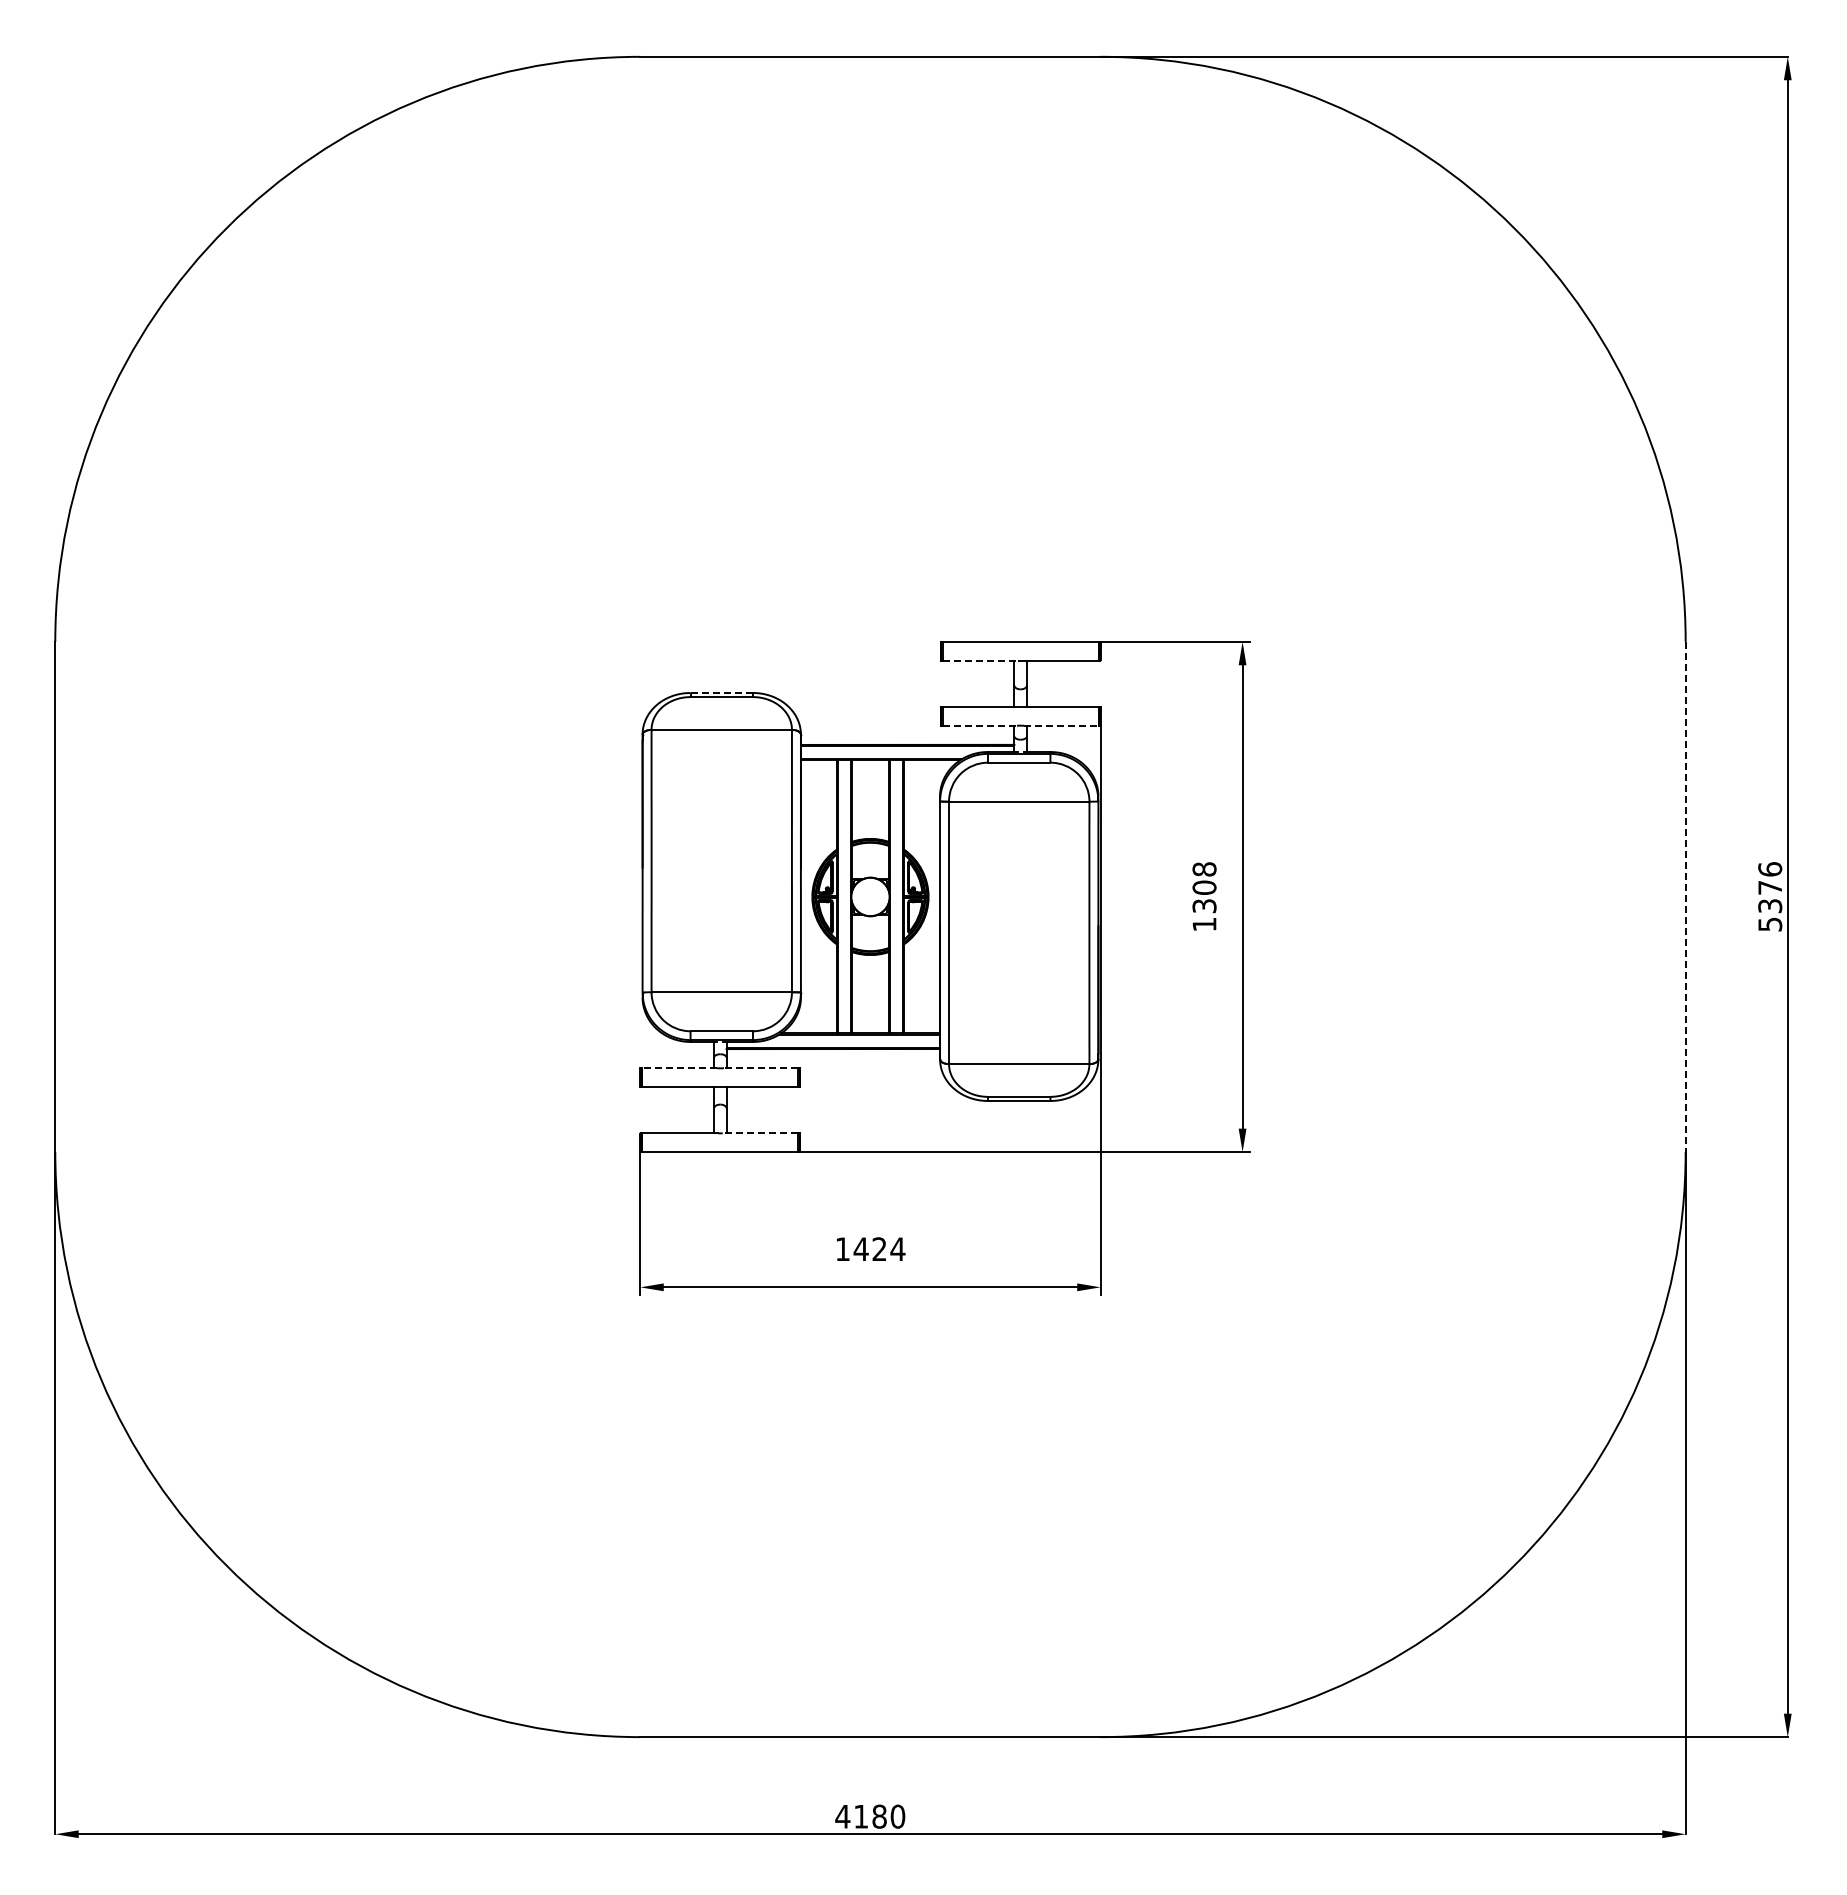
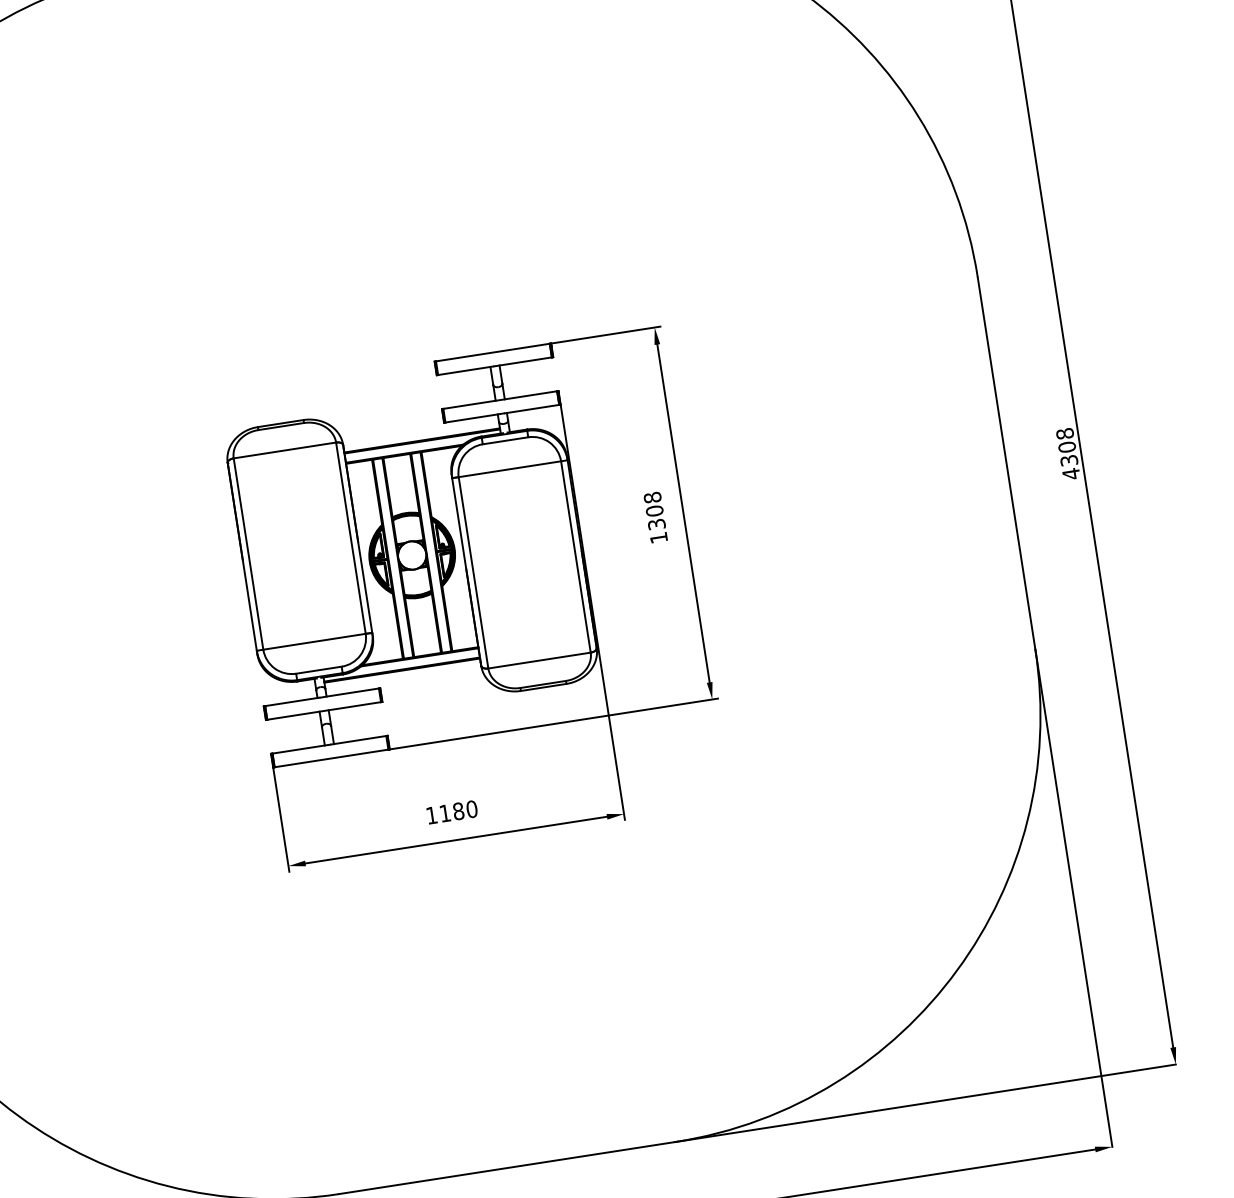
line: (980, 660) -> (465, 370), dashed -> solid
line: (721, 692) -> (280, 423), dashed -> solid
line: (980, 725) -> (473, 418), dashed -> solid
line: (1061, 725) -> (532, 408), dashed -> solid
line: (1685, 897) -> (1006, 463), dashed -> solid
text: (1770, 897) -> (1068, 454), 5376 -> 4308
line: (679, 1068) -> (292, 702), dashed -> solid
line: (760, 1068) -> (351, 692), dashed -> solid
line: (760, 1133) -> (358, 740), dashed -> solid
text: (879, 1249) -> (458, 811), 1424 -> 1180

